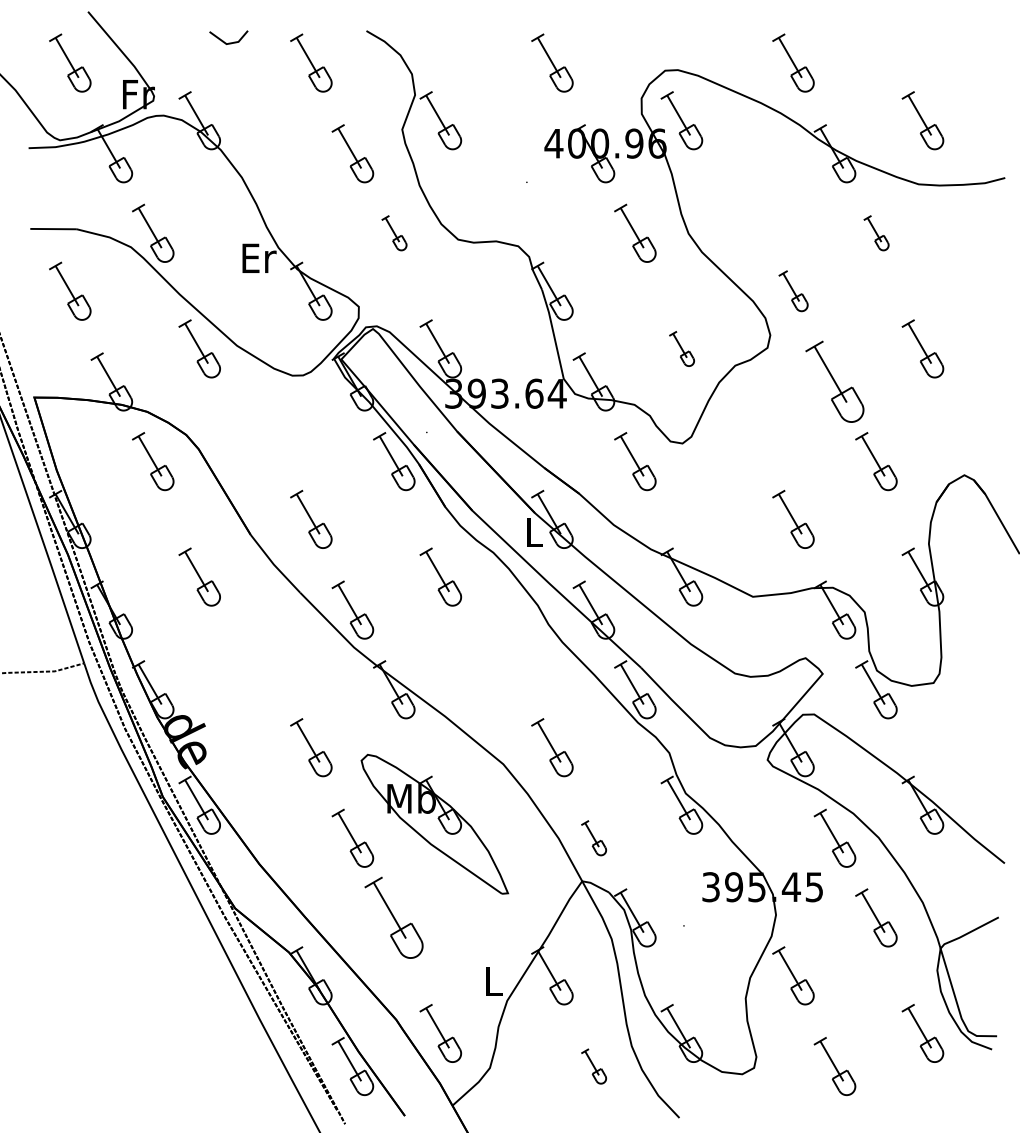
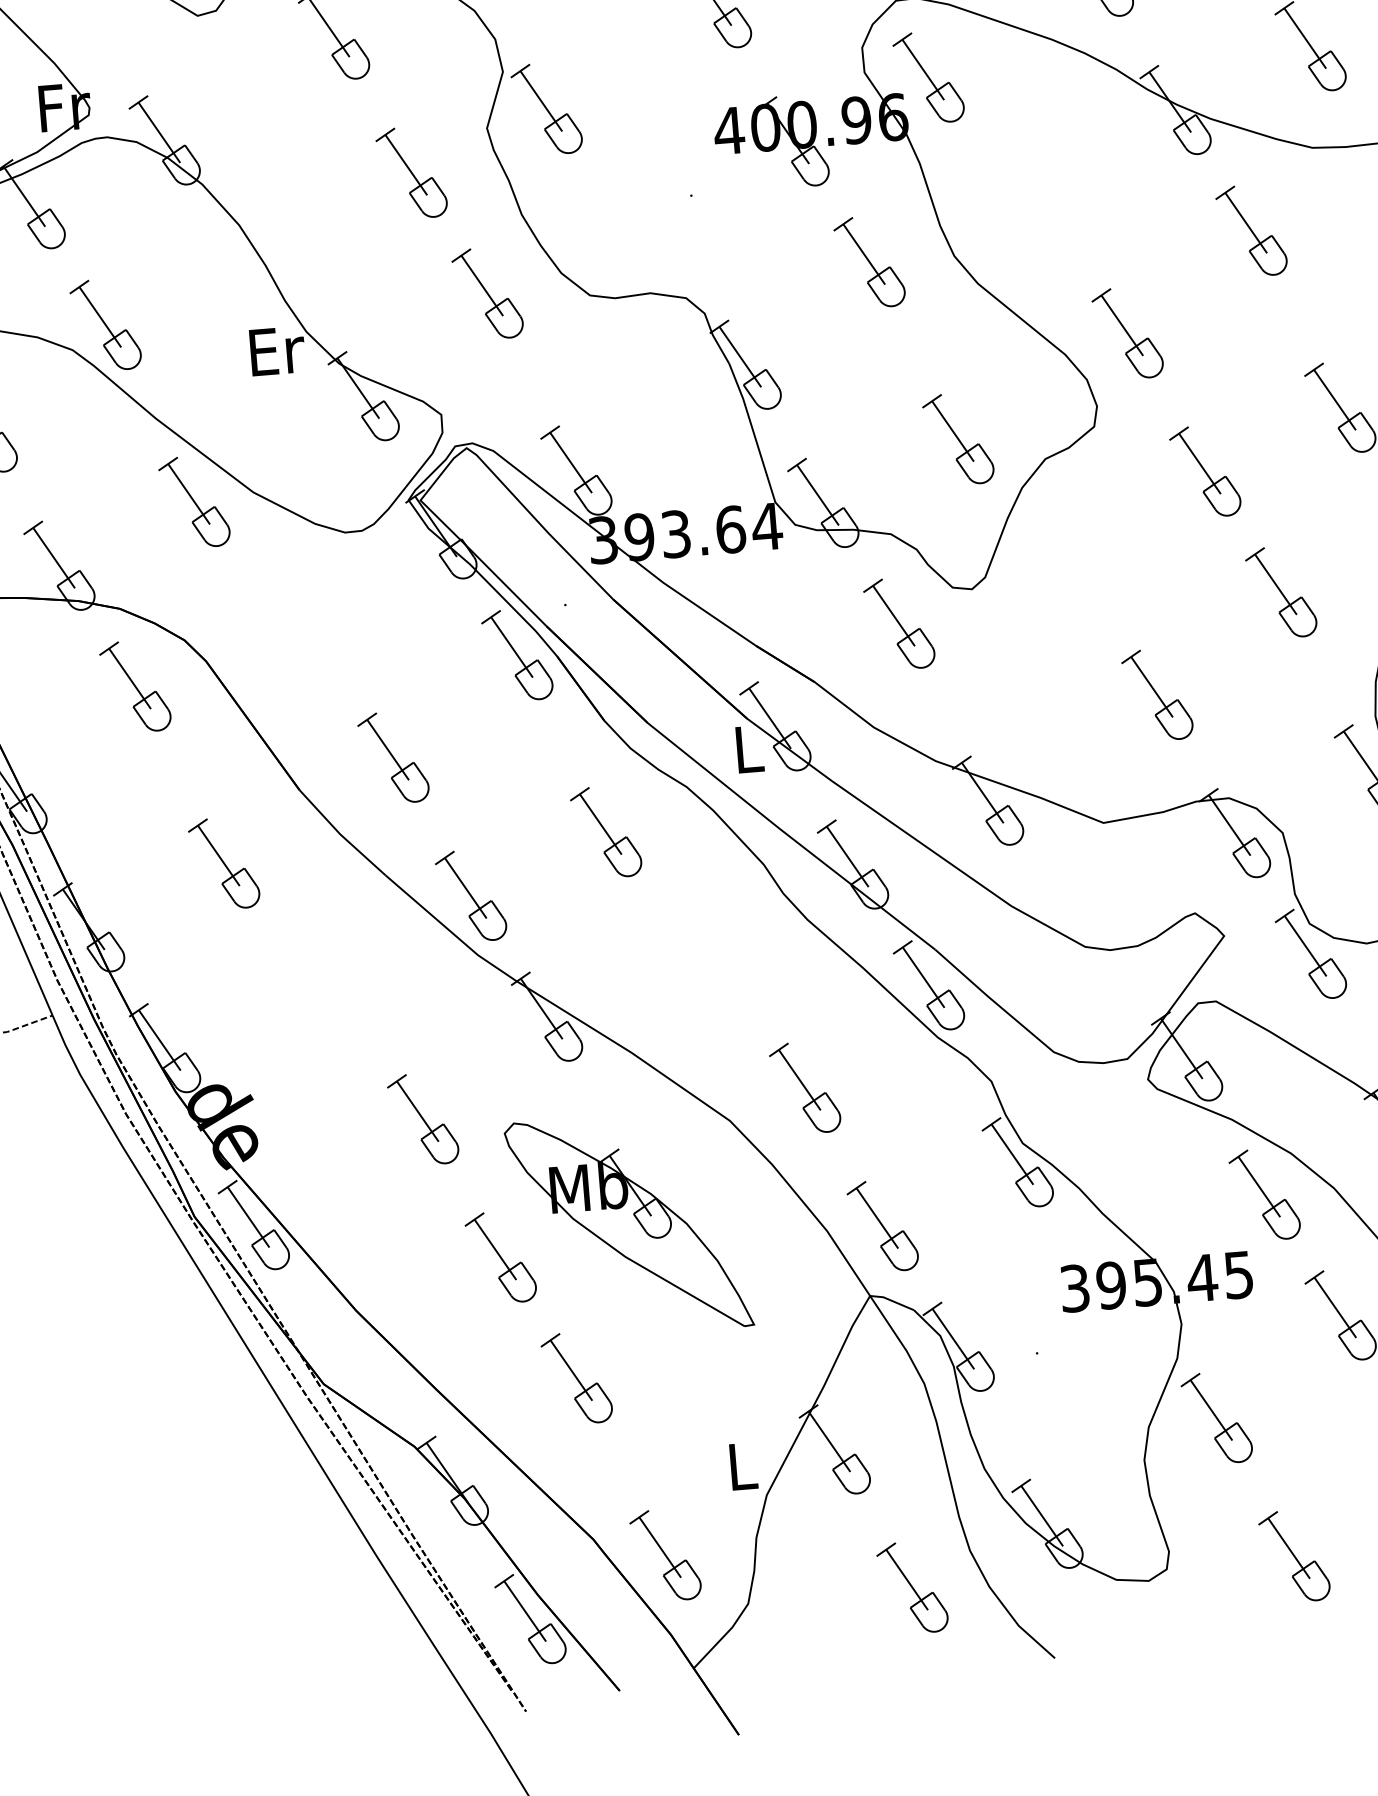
part: (394, 232) -> (488, 292), size x1.67
part: (876, 232) -> (1251, 229), size x1.67
part: (793, 290) -> (1127, 332), size x1.43
part: (681, 348) -> (957, 438), size x1.67
part: (834, 381) -> (1204, 471), size x0.71
part: (593, 837) -> (882, 1225), size x1.67
part: (394, 917) -> (577, 1377), size x0.71
part: (593, 1066) -> (912, 1587), size x1.67

